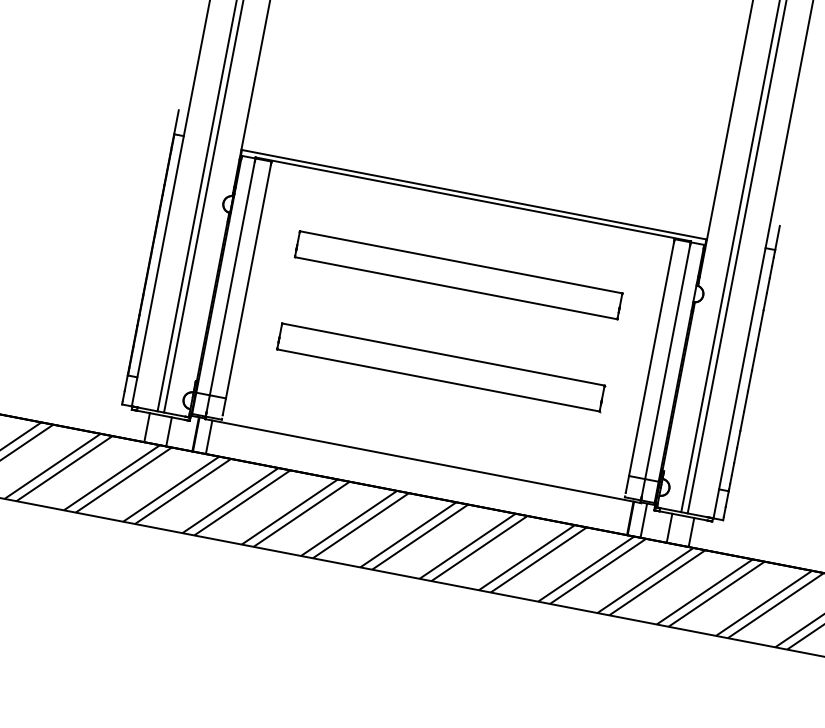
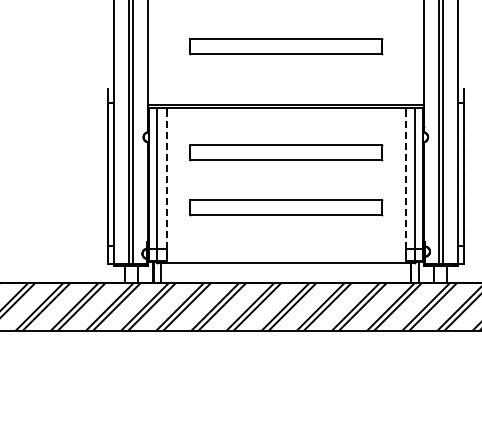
part: (493, 96) -> (286, 46), added
line: (247, 283) -> (166, 180), solid -> dashed
line: (651, 360) -> (405, 180), solid -> dashed

